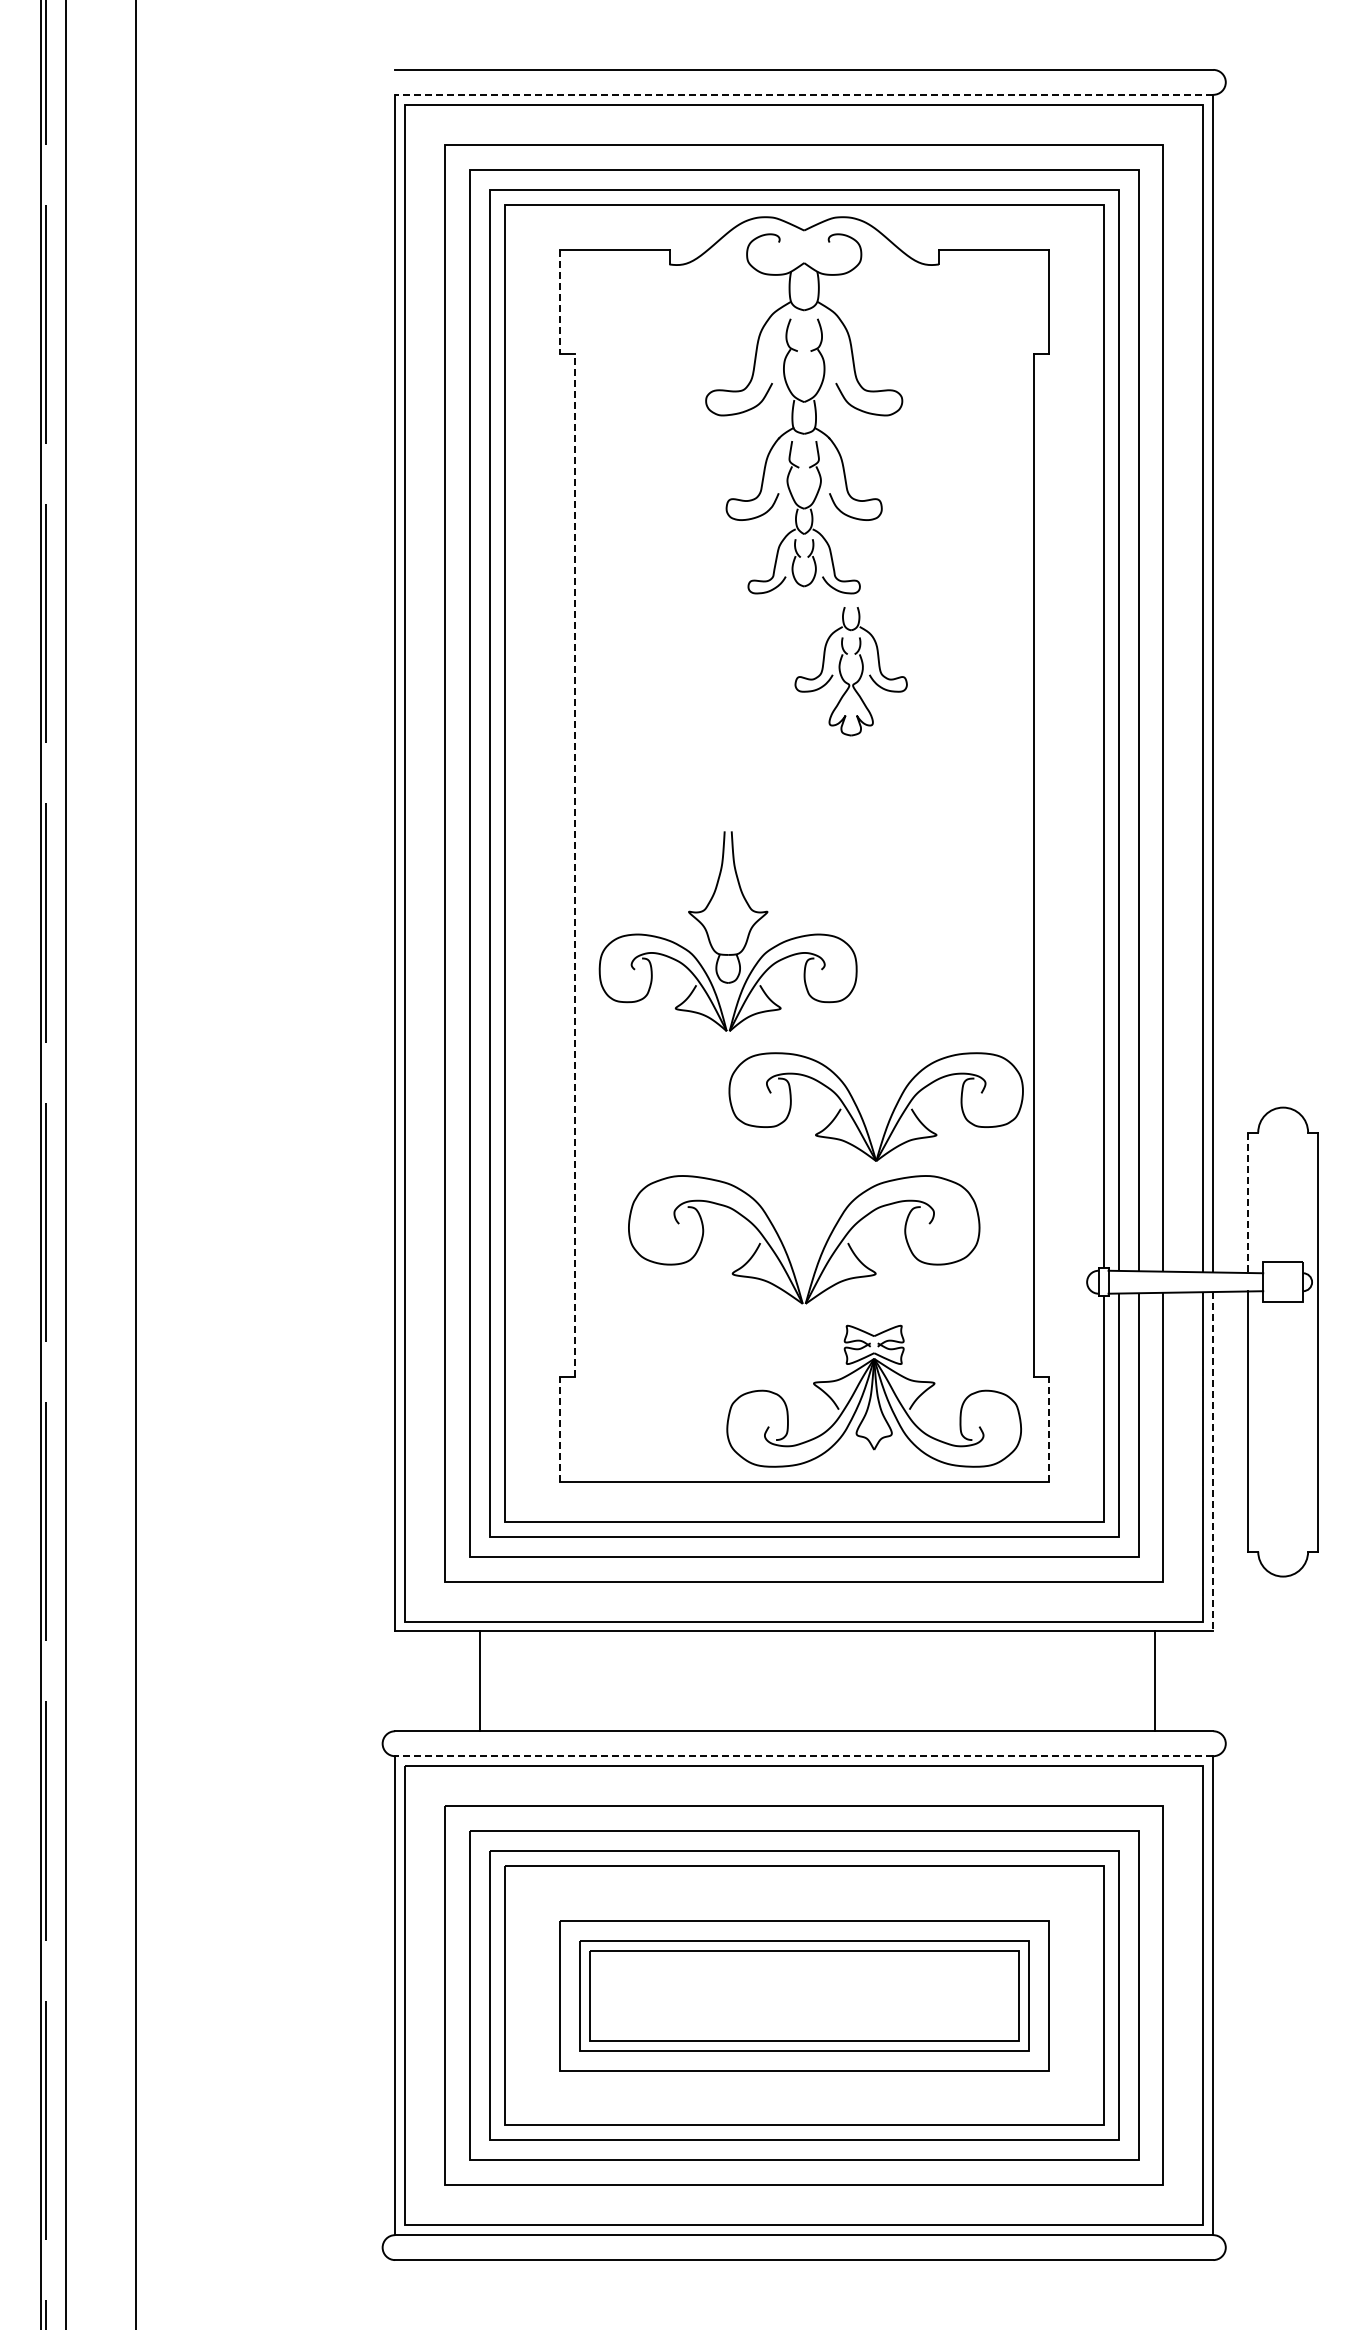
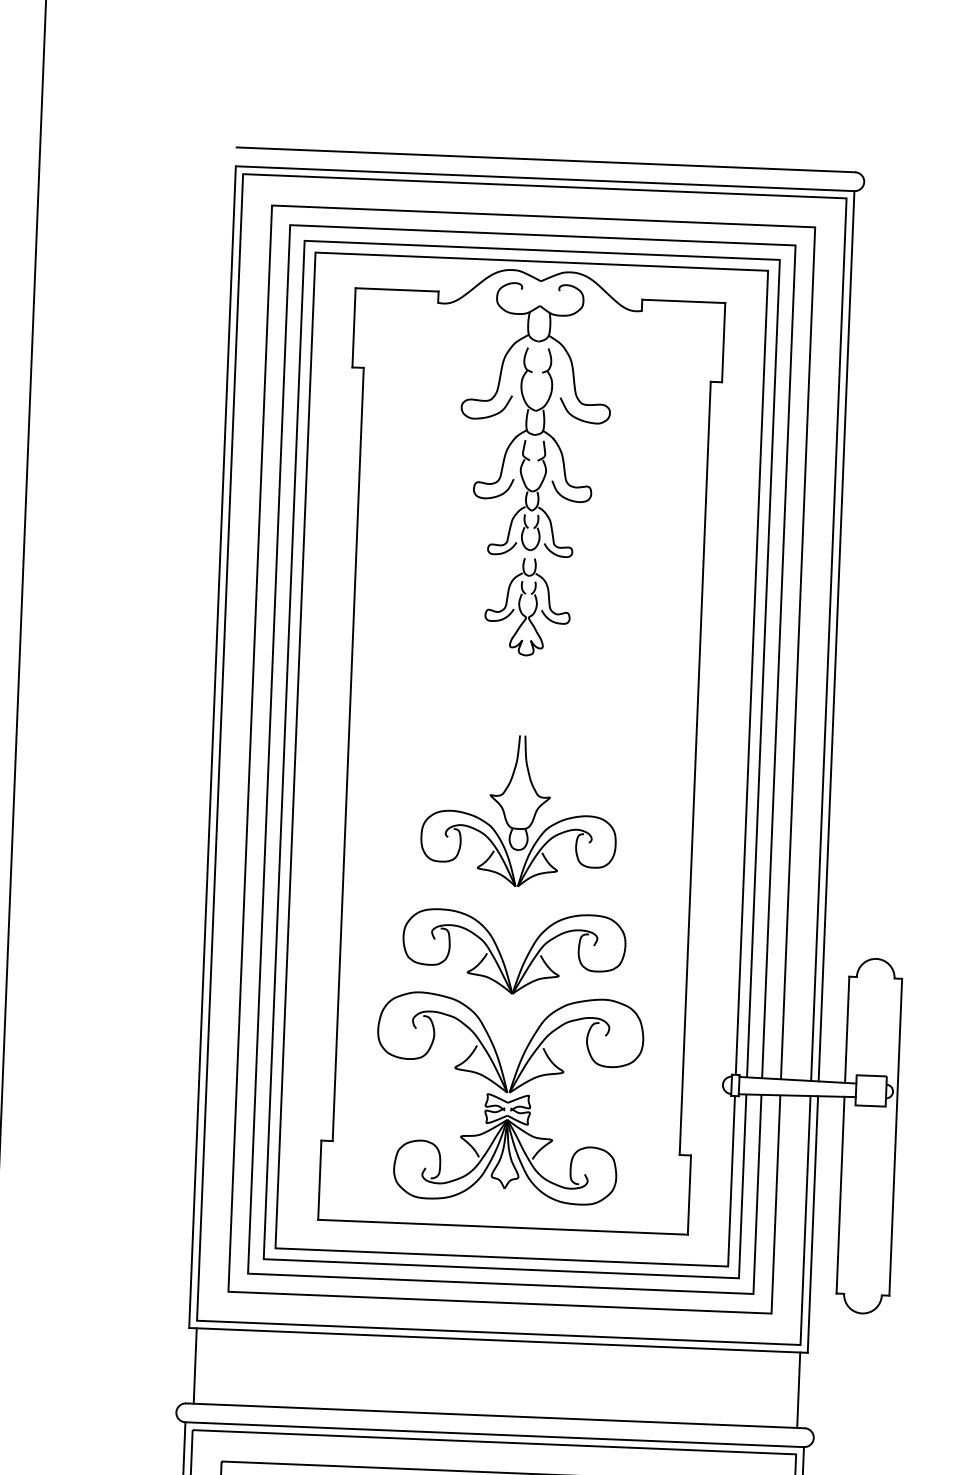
line: (803, 94) -> (544, 178), dashed -> solid
line: (559, 302) -> (353, 328), dashed -> solid
part: (842, 675) -> (521, 609), moved
line: (574, 865) -> (348, 754), dashed -> solid
part: (709, 936) -> (505, 814), moved
part: (861, 1114) -> (502, 958), moved
line: (1248, 1203) -> (847, 1030), dashed -> solid
part: (873, 1395) -> (505, 1147), moved
line: (559, 1428) -> (319, 1179), dashed -> solid
line: (1048, 1428) -> (689, 1194), dashed -> solid
line: (1213, 1461) -> (813, 1224), dashed -> solid
line: (480, 1681) -> (195, 1366), moved
line: (1155, 1681) -> (798, 1390), moved
line: (803, 1756) -> (494, 1434), dashed -> solid

